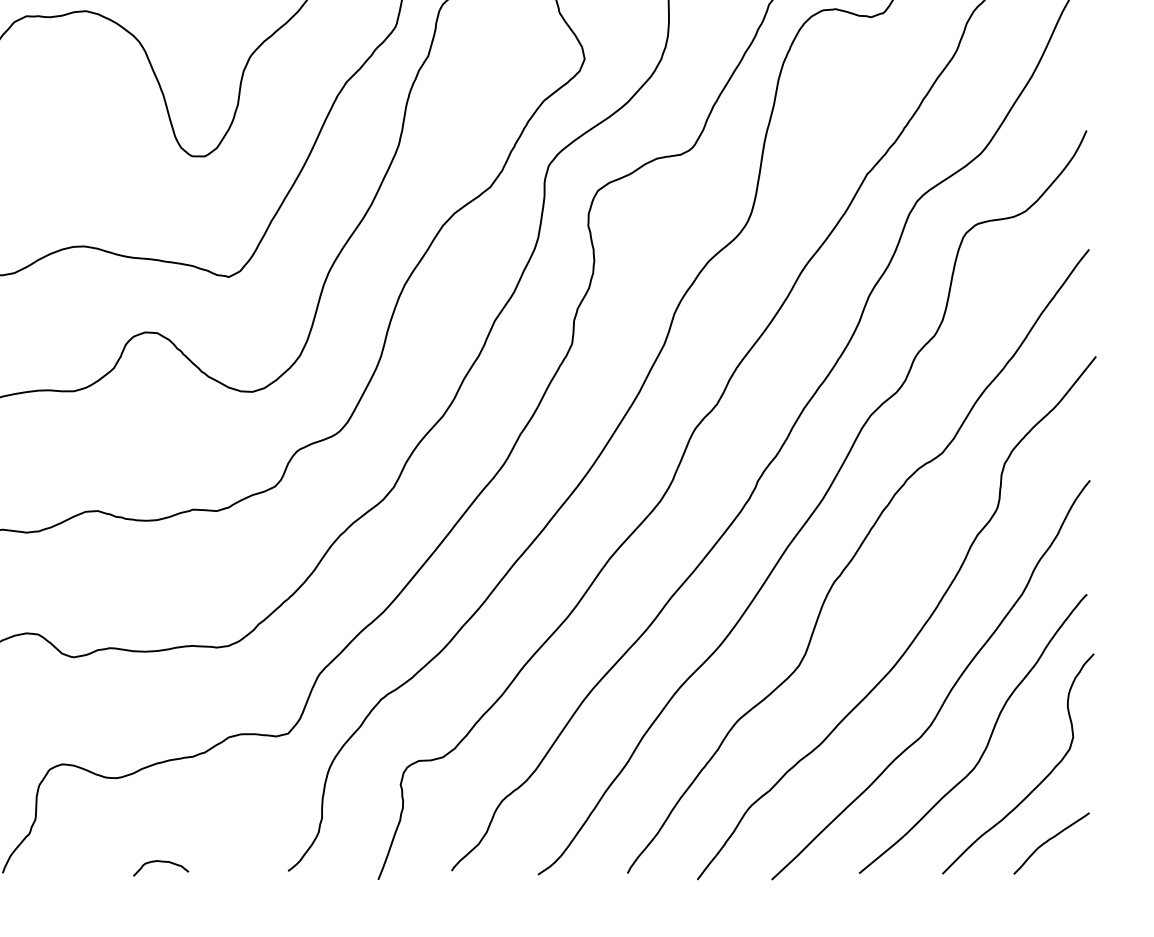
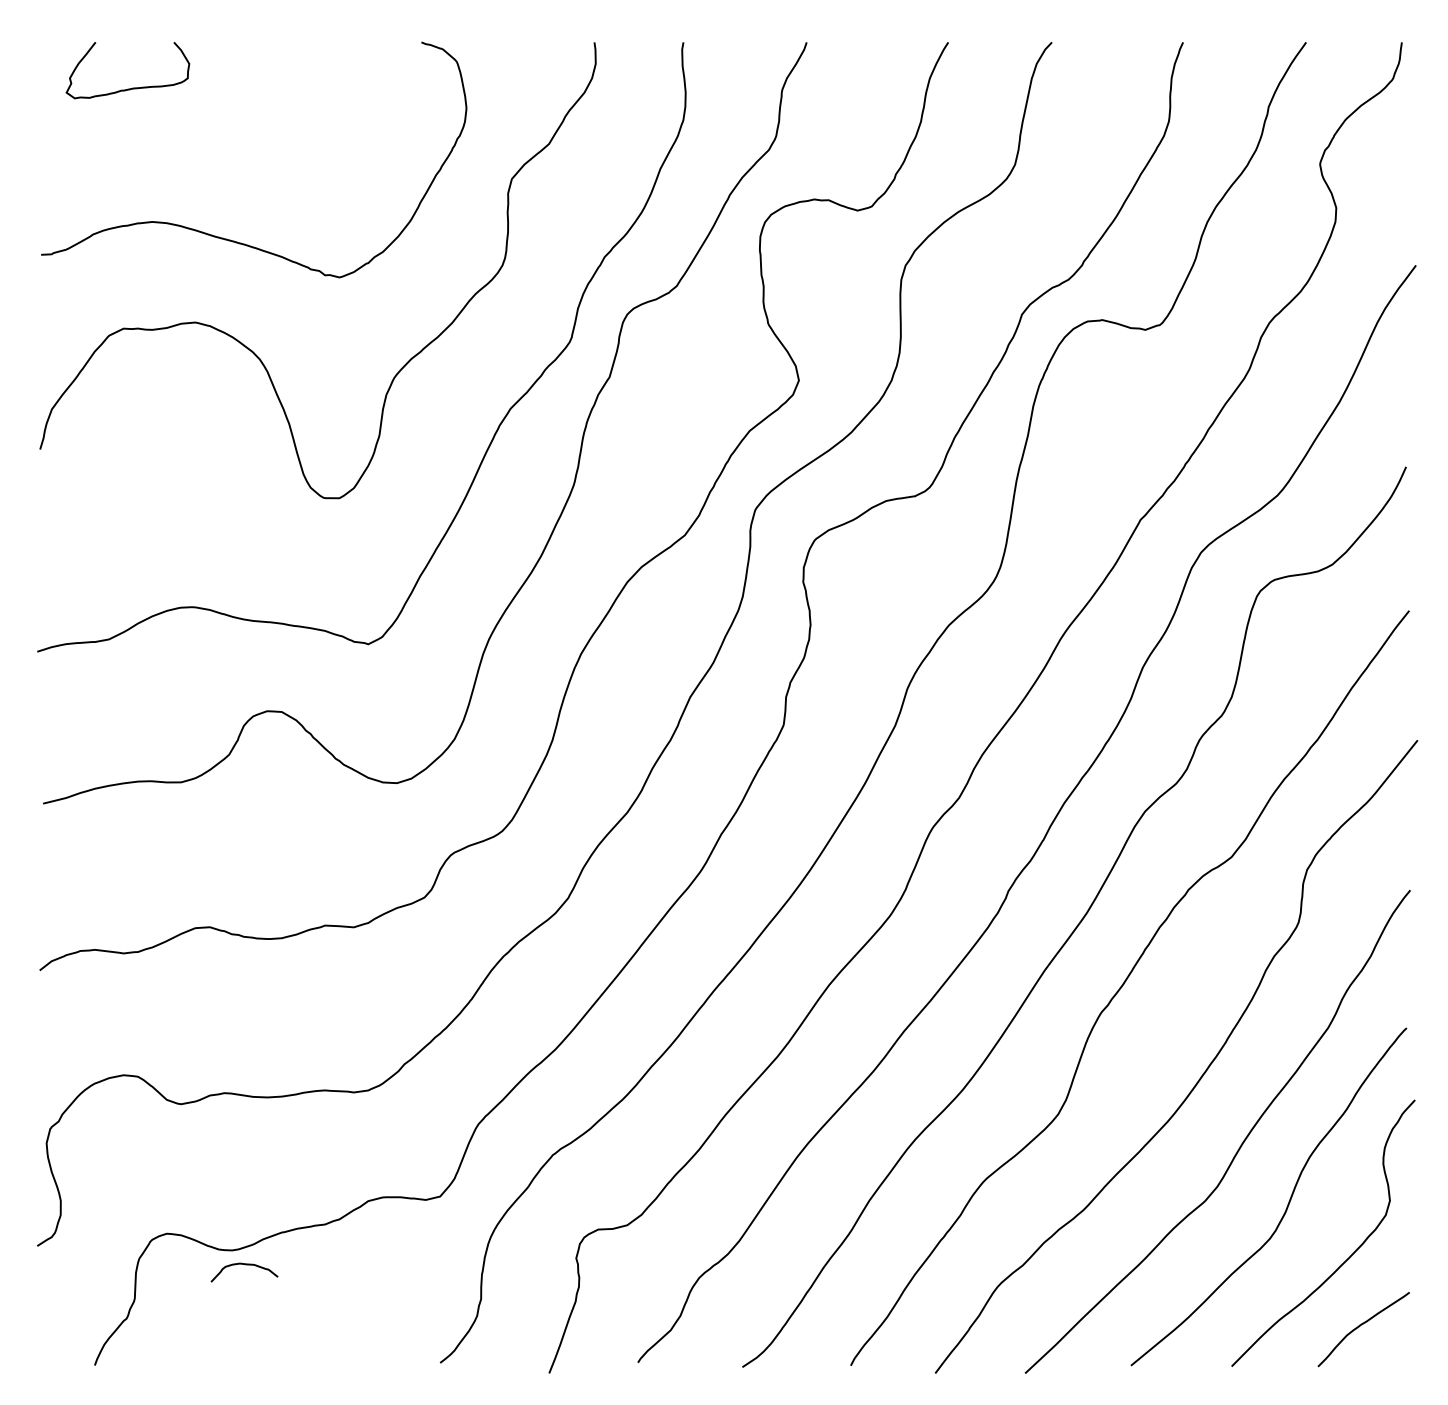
curve: (161, 862) -> (245, 1265), moved

